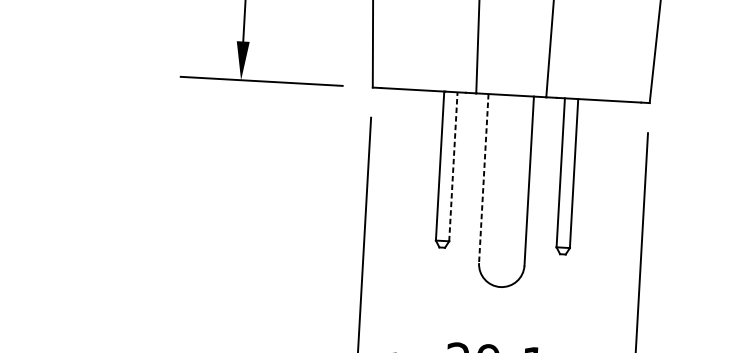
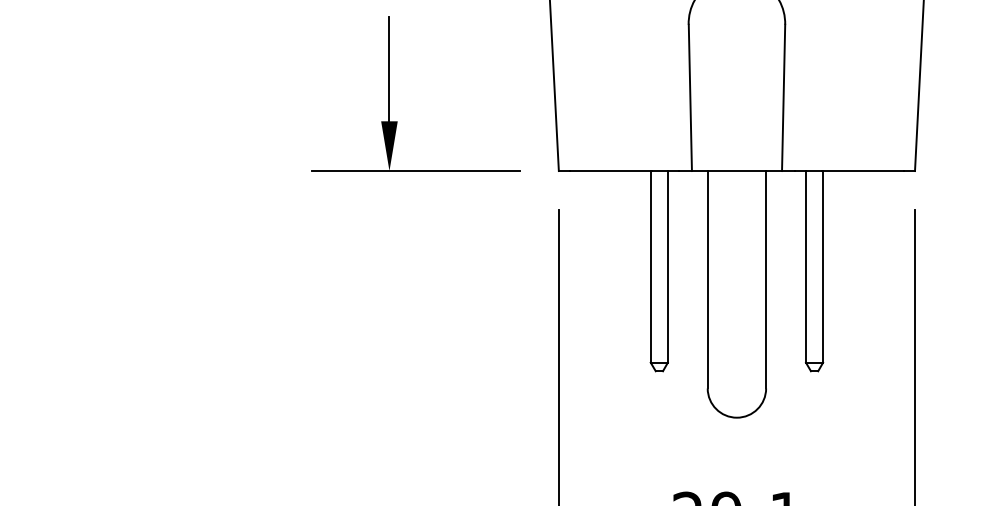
line: (453, 166) -> (667, 266), dashed -> solid
line: (483, 178) -> (707, 279), dashed -> solid

